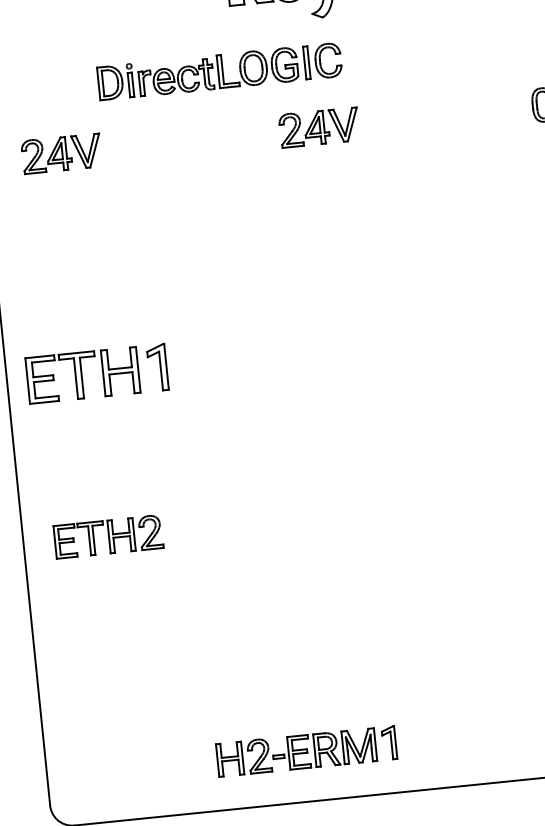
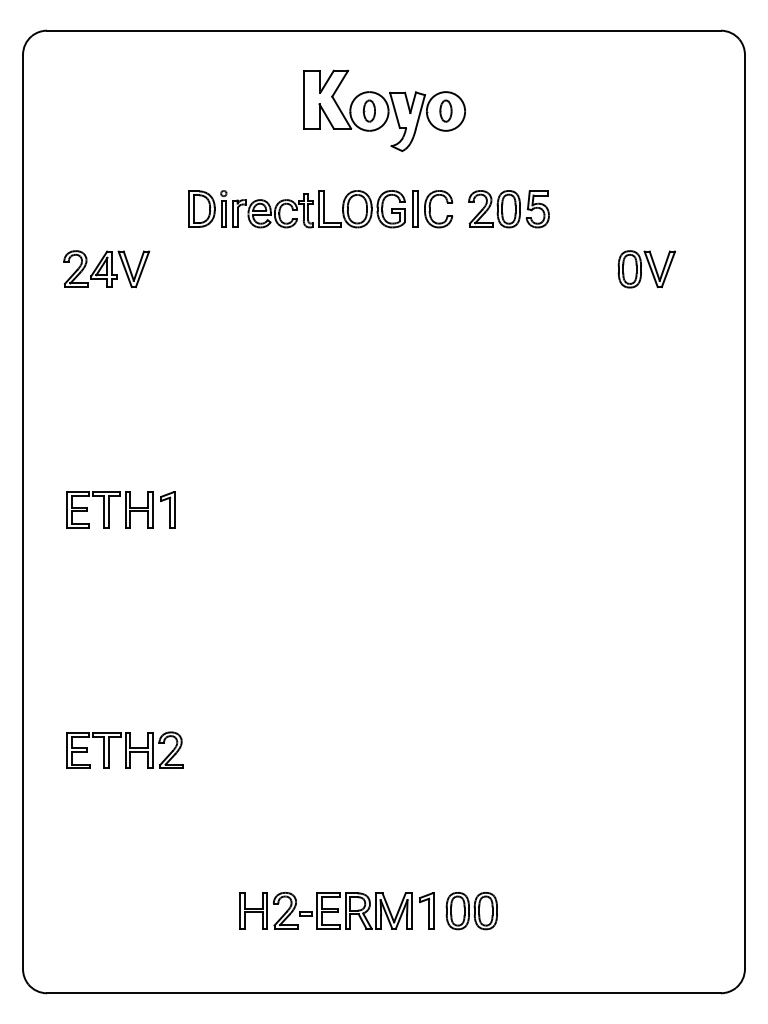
part: (425, 61) -> (508, 209), added
part: (219, 72) -> (320, 209), moved
part: (319, 127) -> (386, 269), removed
part: (96, 373) -> (120, 509), size x0.71
part: (107, 536) -> (124, 749), moved
part: (457, 710) -> (471, 911), added
part: (306, 751) -> (336, 910), moved

